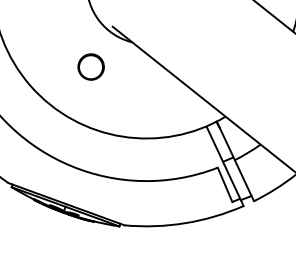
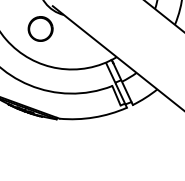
part: (91, 66) -> (40, 28), size x1.67

